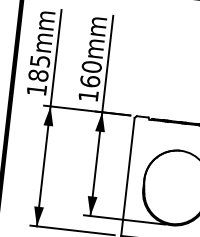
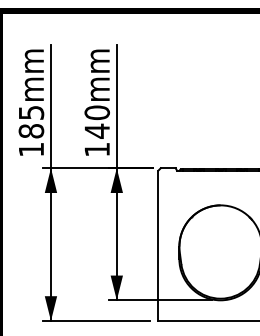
text: (90, 80) -> (97, 130), 160mm -> 140mm

